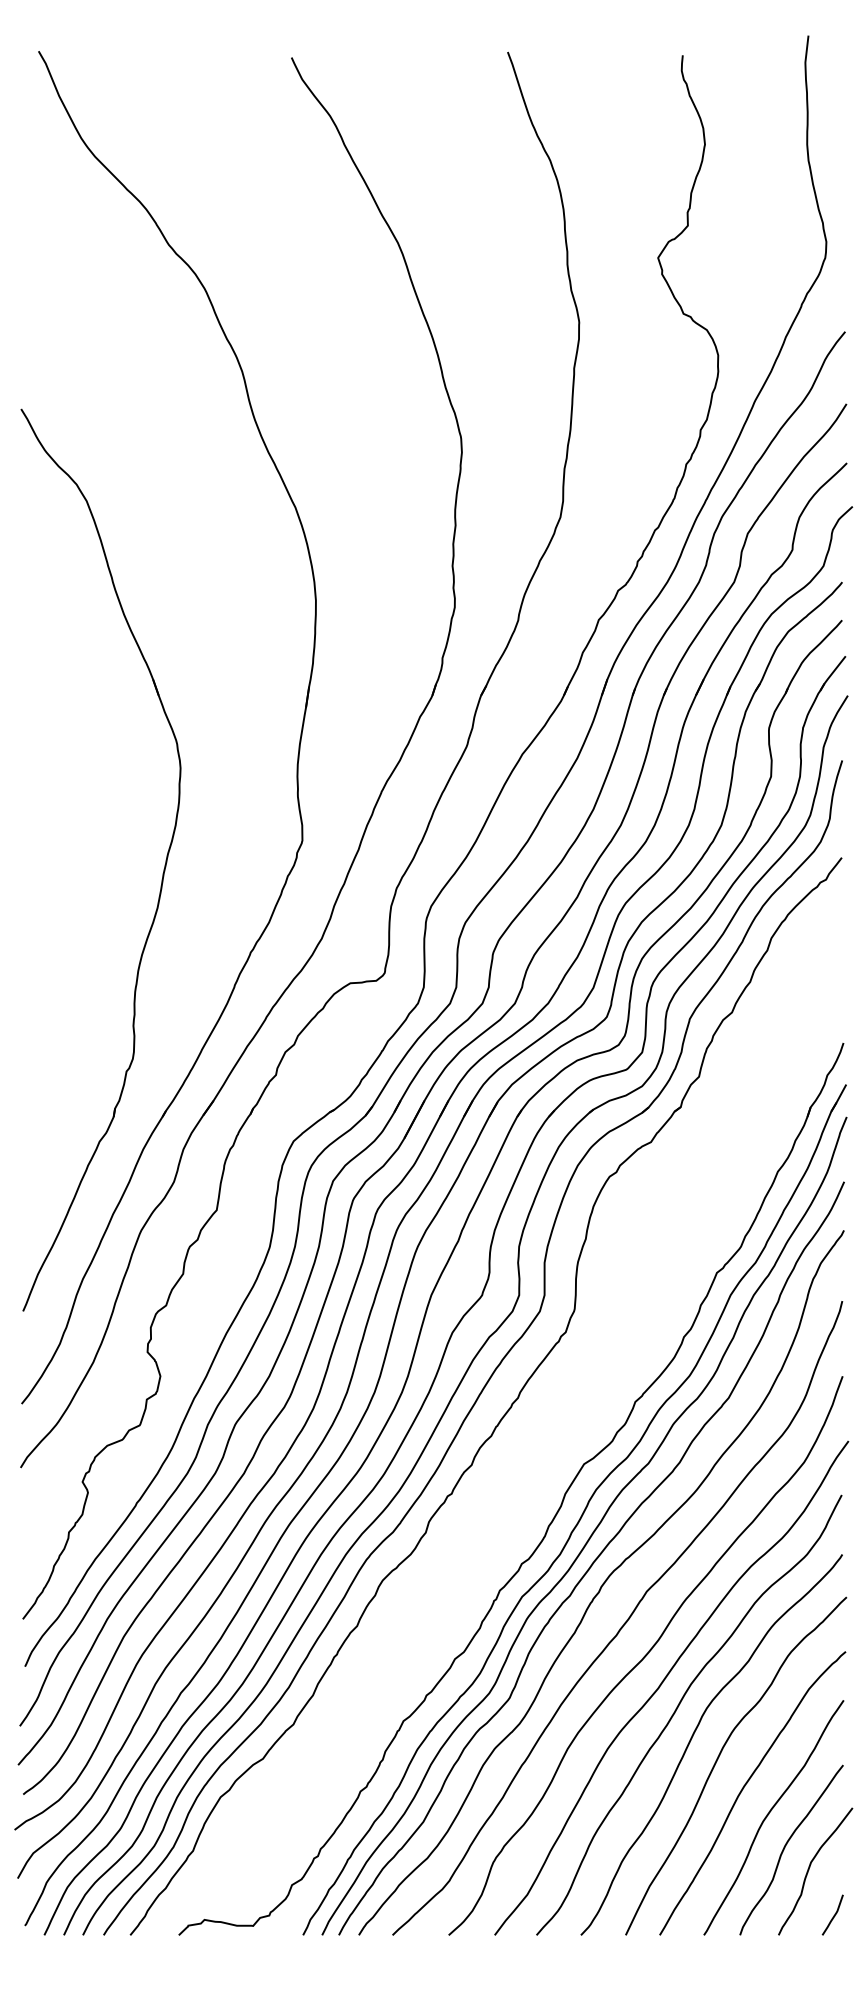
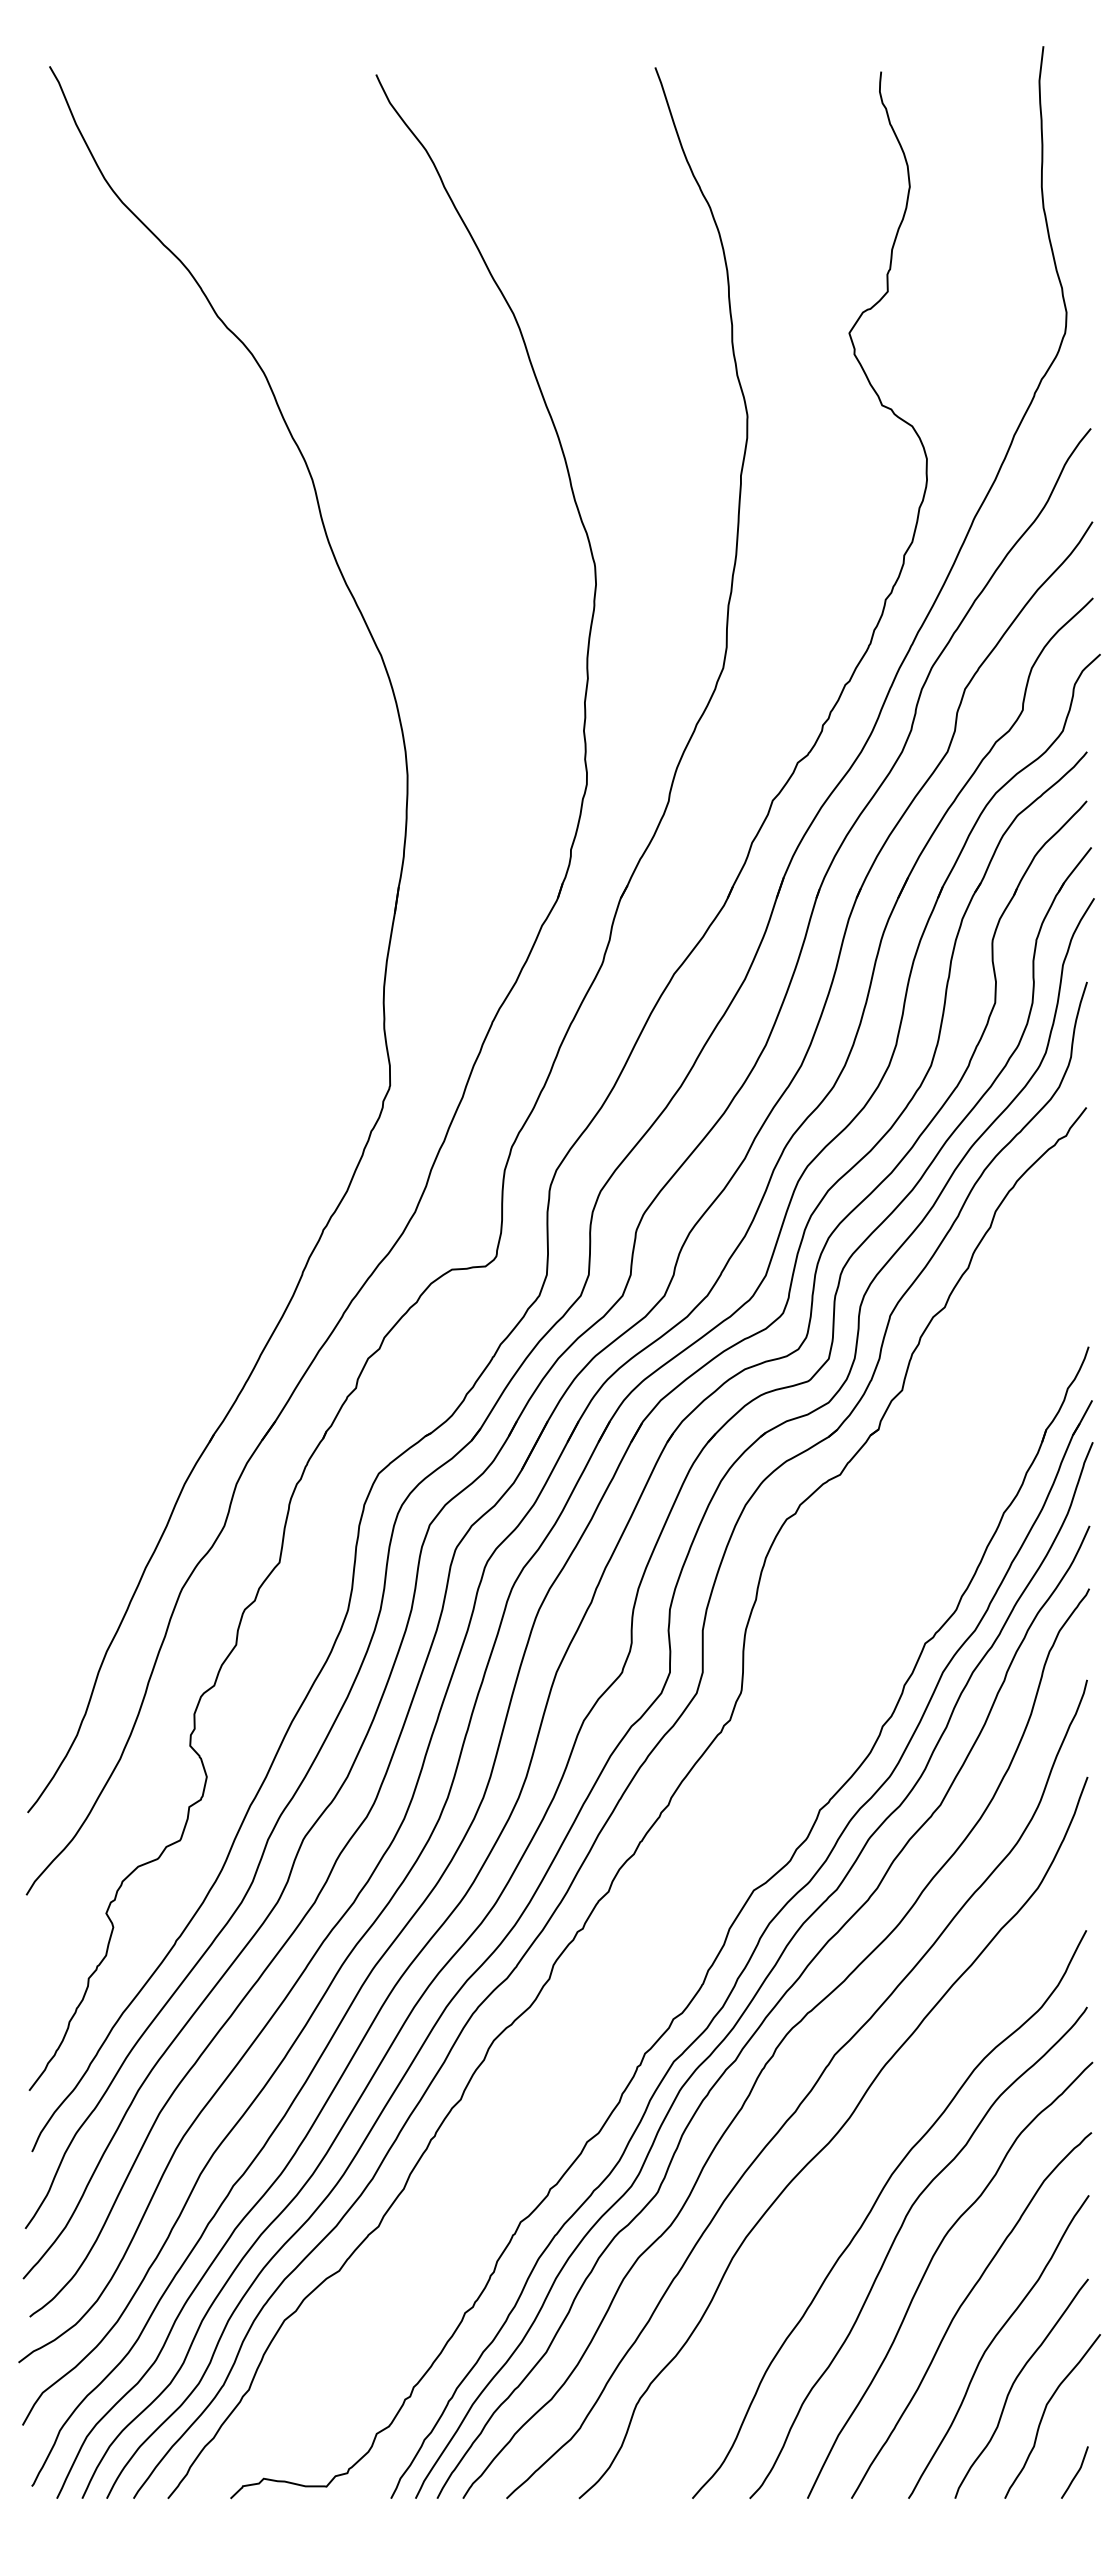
part: (162, 874) -> (209, 1129), removed
curve: (664, 1681) -> (857, 2170), removed

